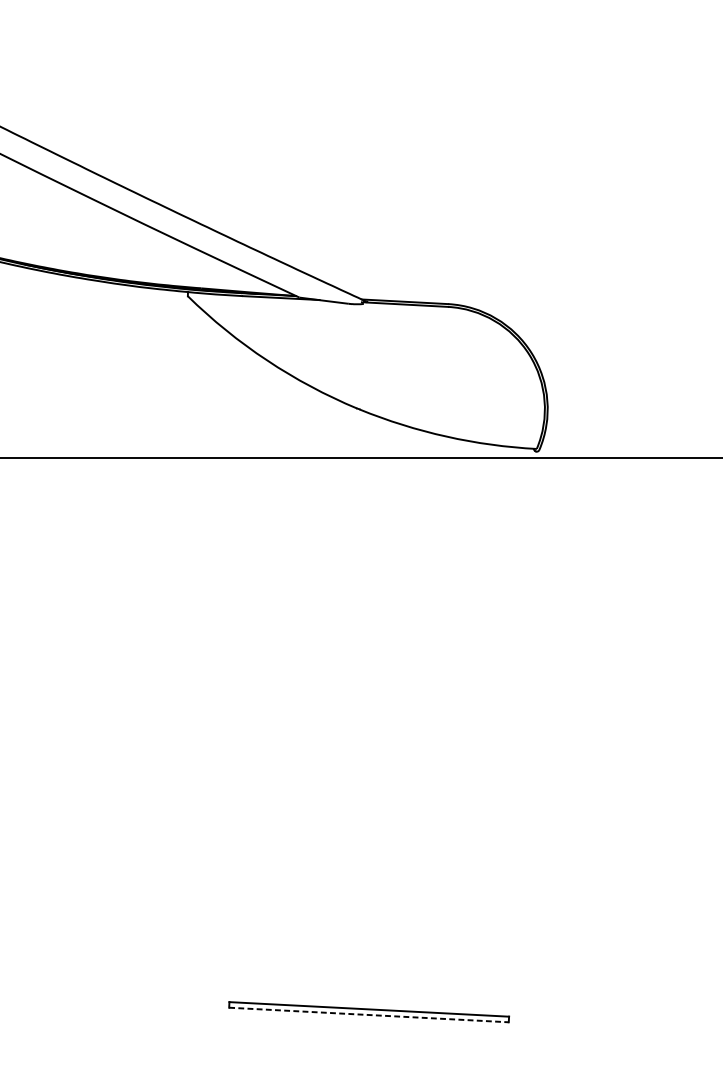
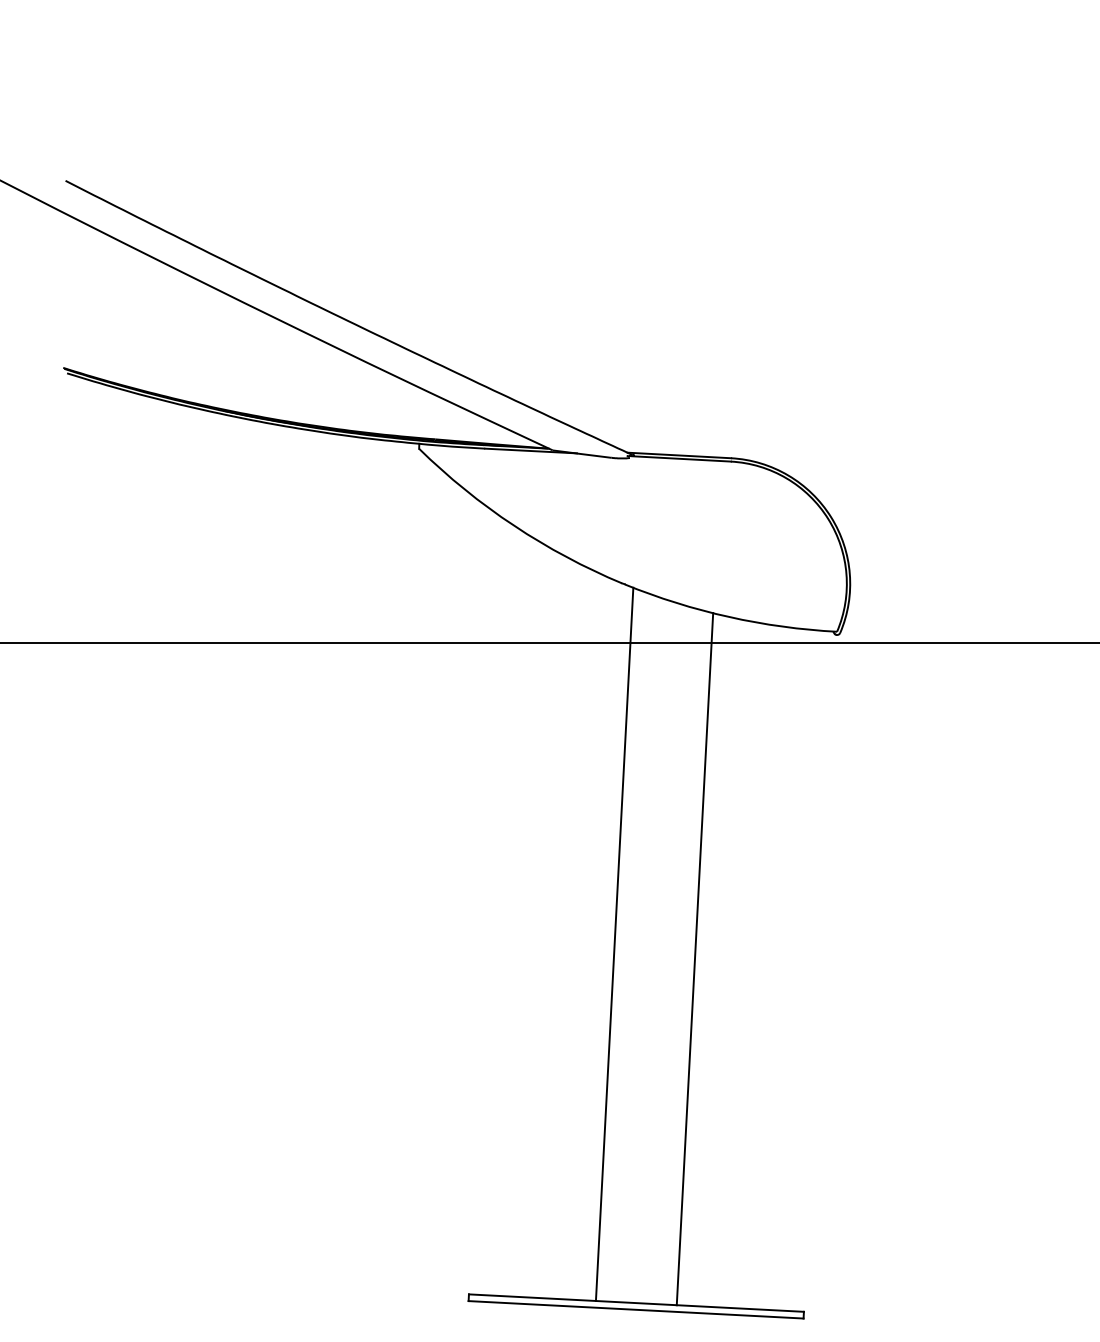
line: (350, 709) -> (614, 943), added
line: (417, 722) -> (694, 959), added
line: (369, 1014) -> (636, 1309), dashed -> solid

